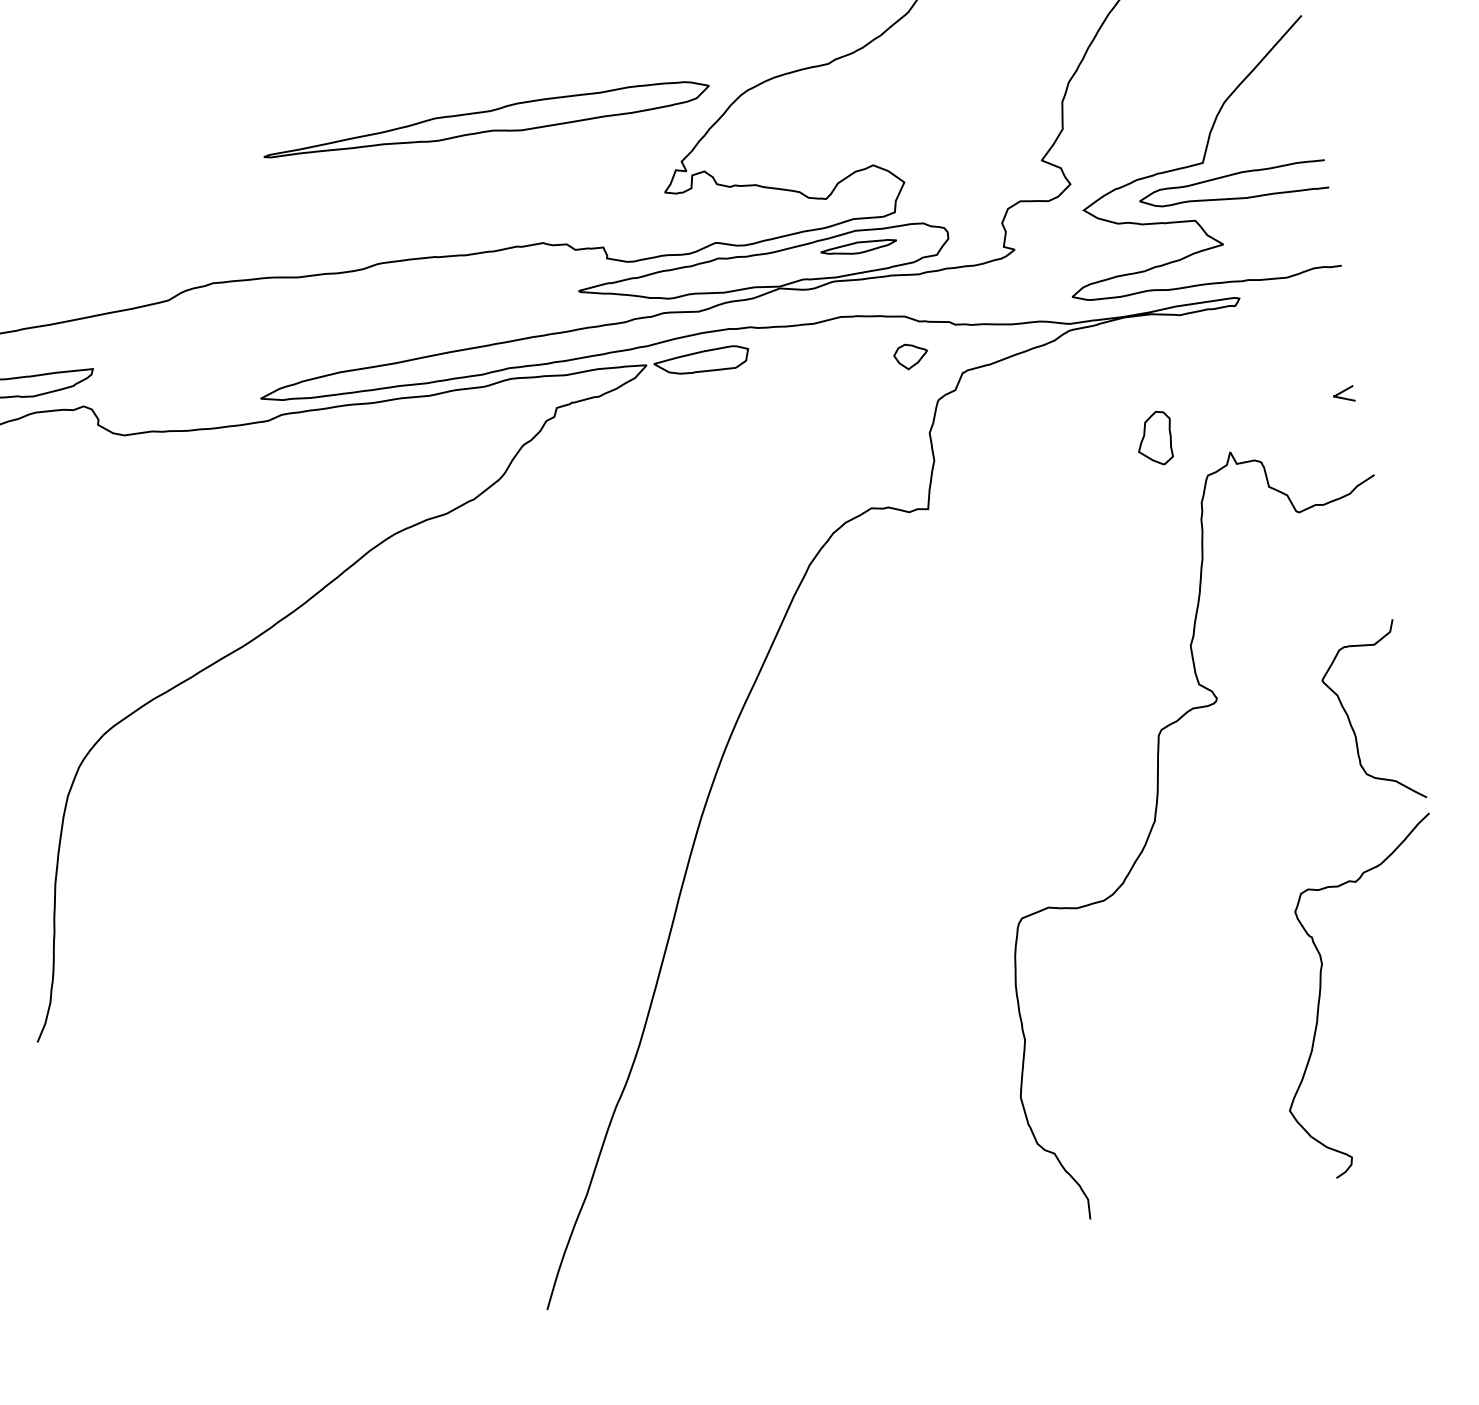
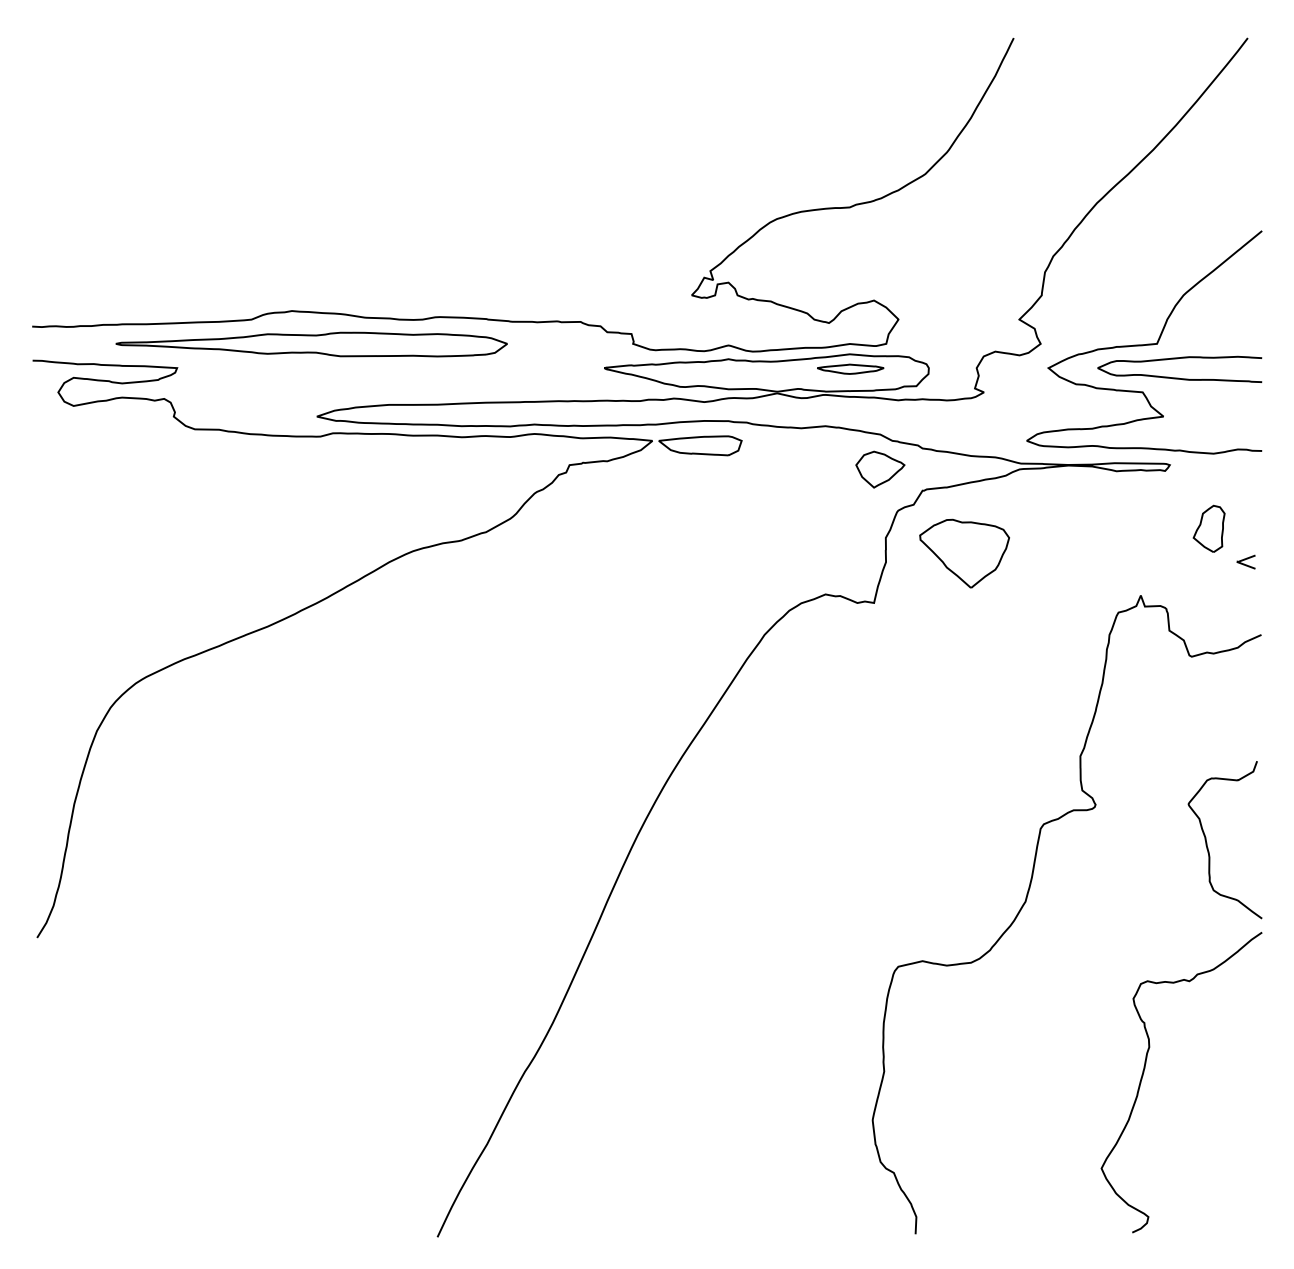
part: (486, 122) -> (311, 344), moved
part: (911, 356) -> (880, 469), size x1.67
part: (1021, 436) -> (964, 553), added
part: (1154, 438) -> (1208, 528), moved

